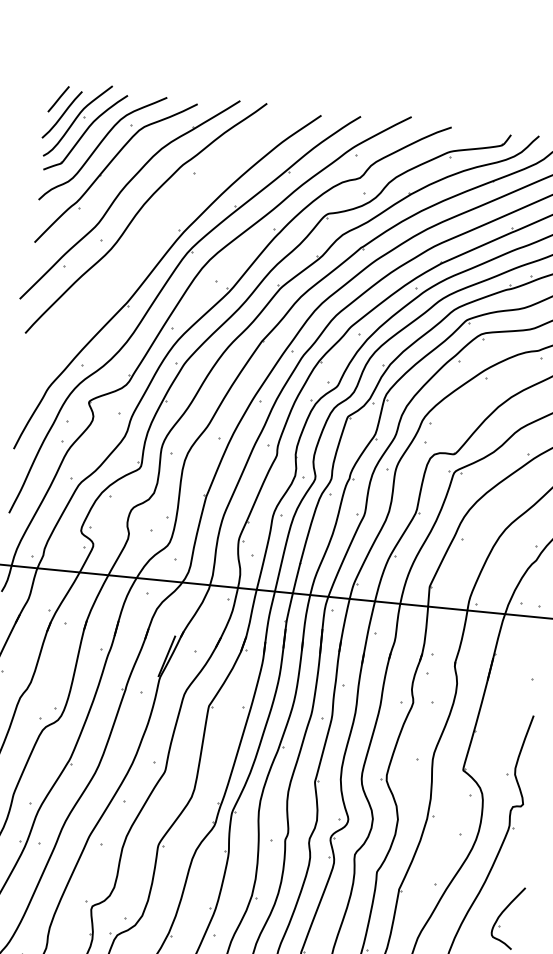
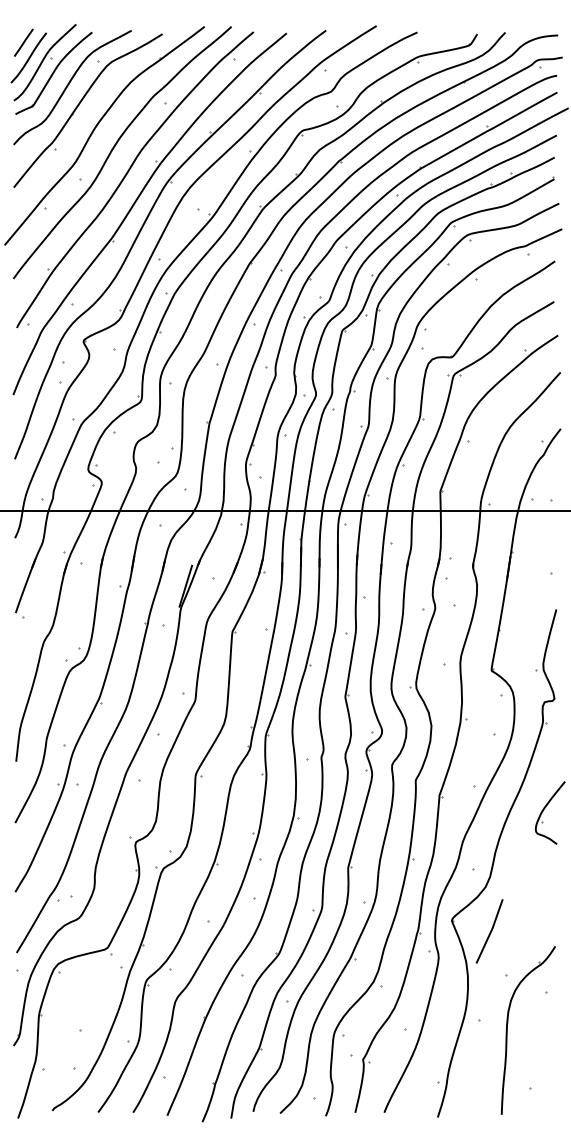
part: (149, 240) -> (127, 174), added

